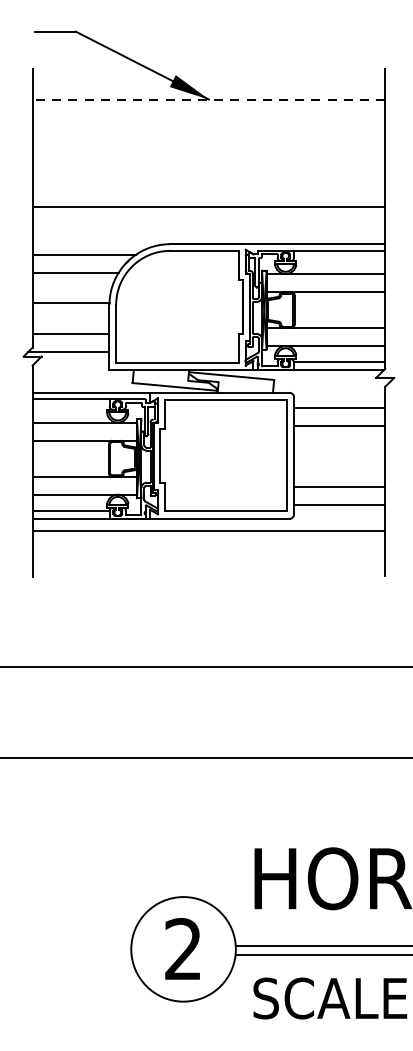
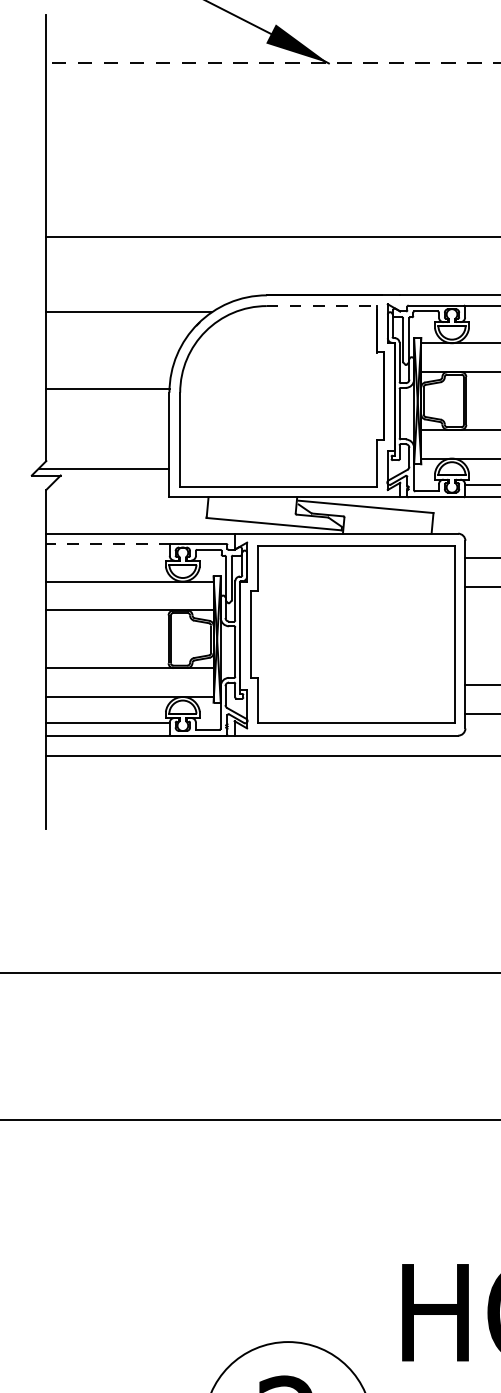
line: (205, 250) -> (323, 305), solid -> dashed
line: (75, 272) -> (114, 340), removed
line: (70, 334) -> (106, 440), removed
line: (71, 399) -> (108, 544), solid -> dashed

